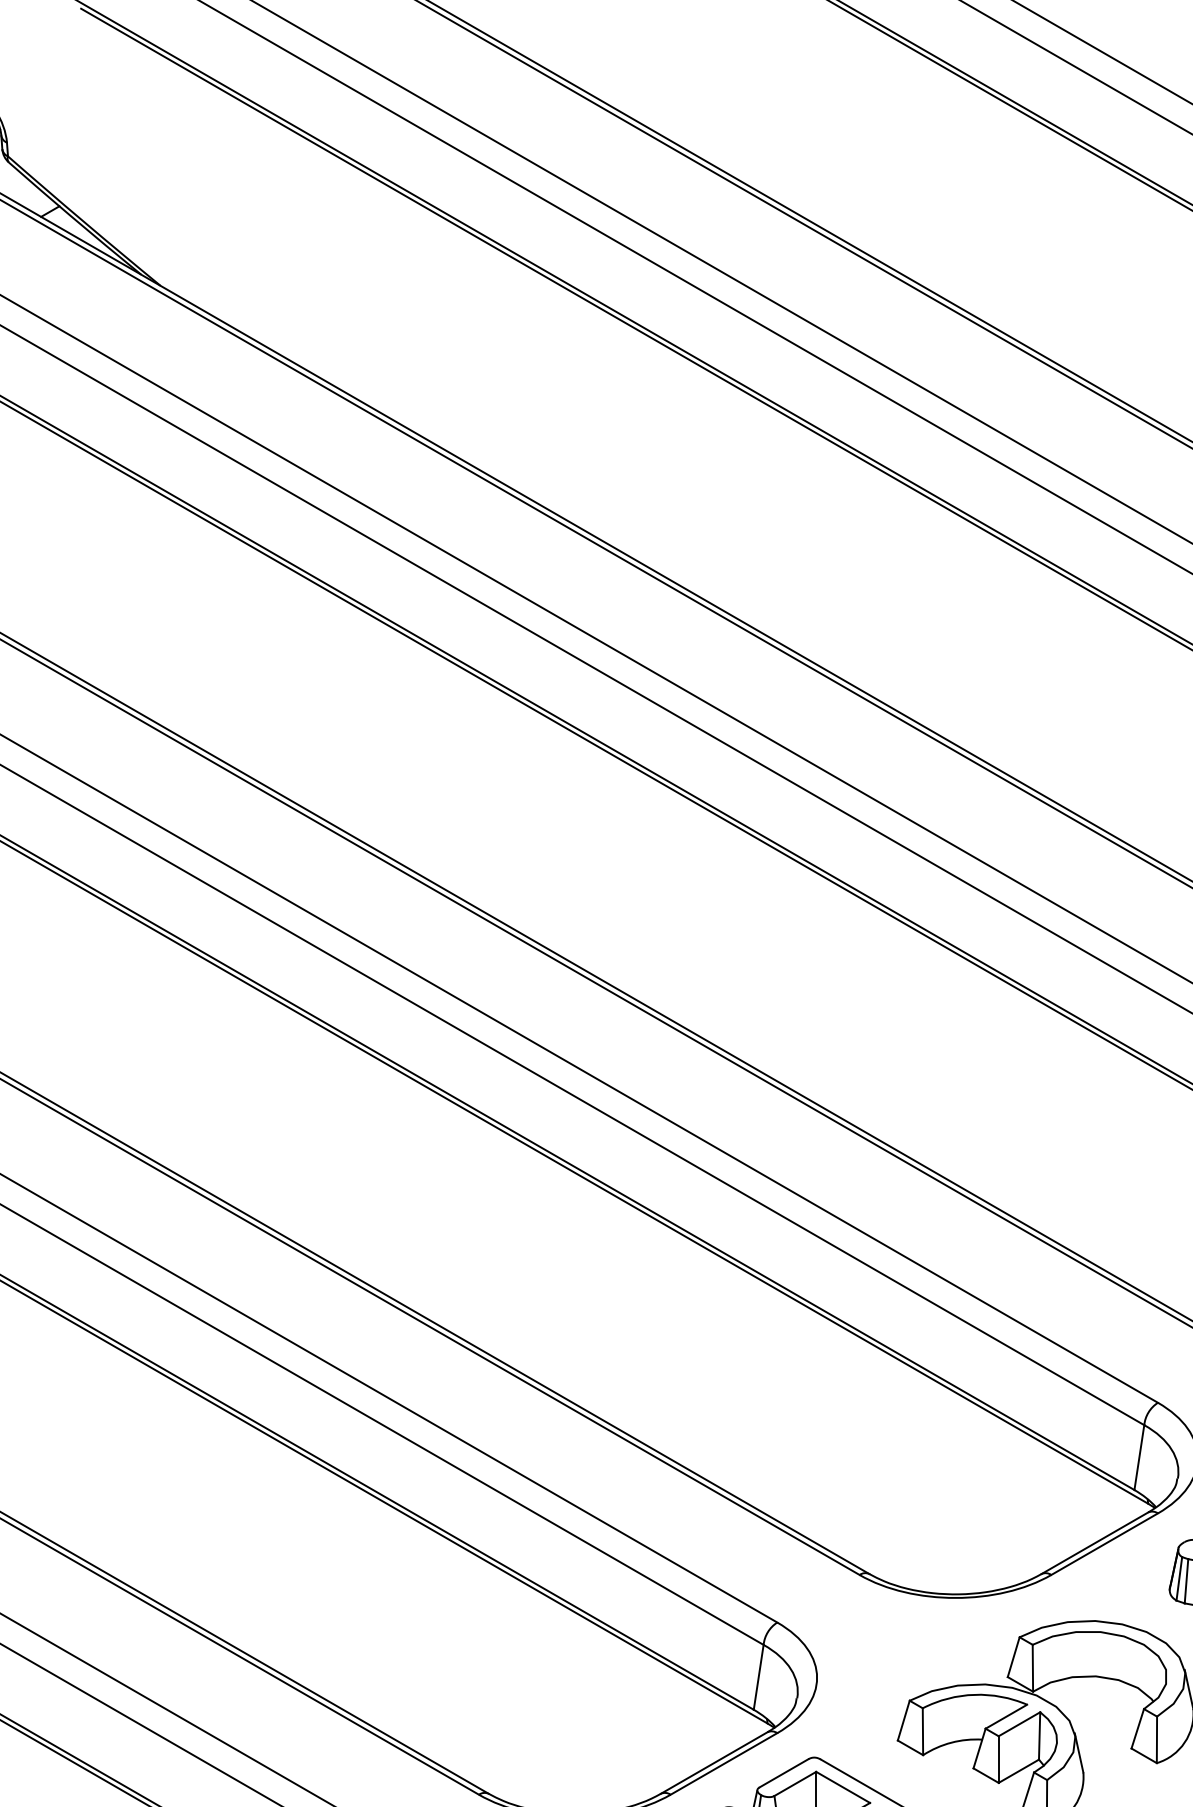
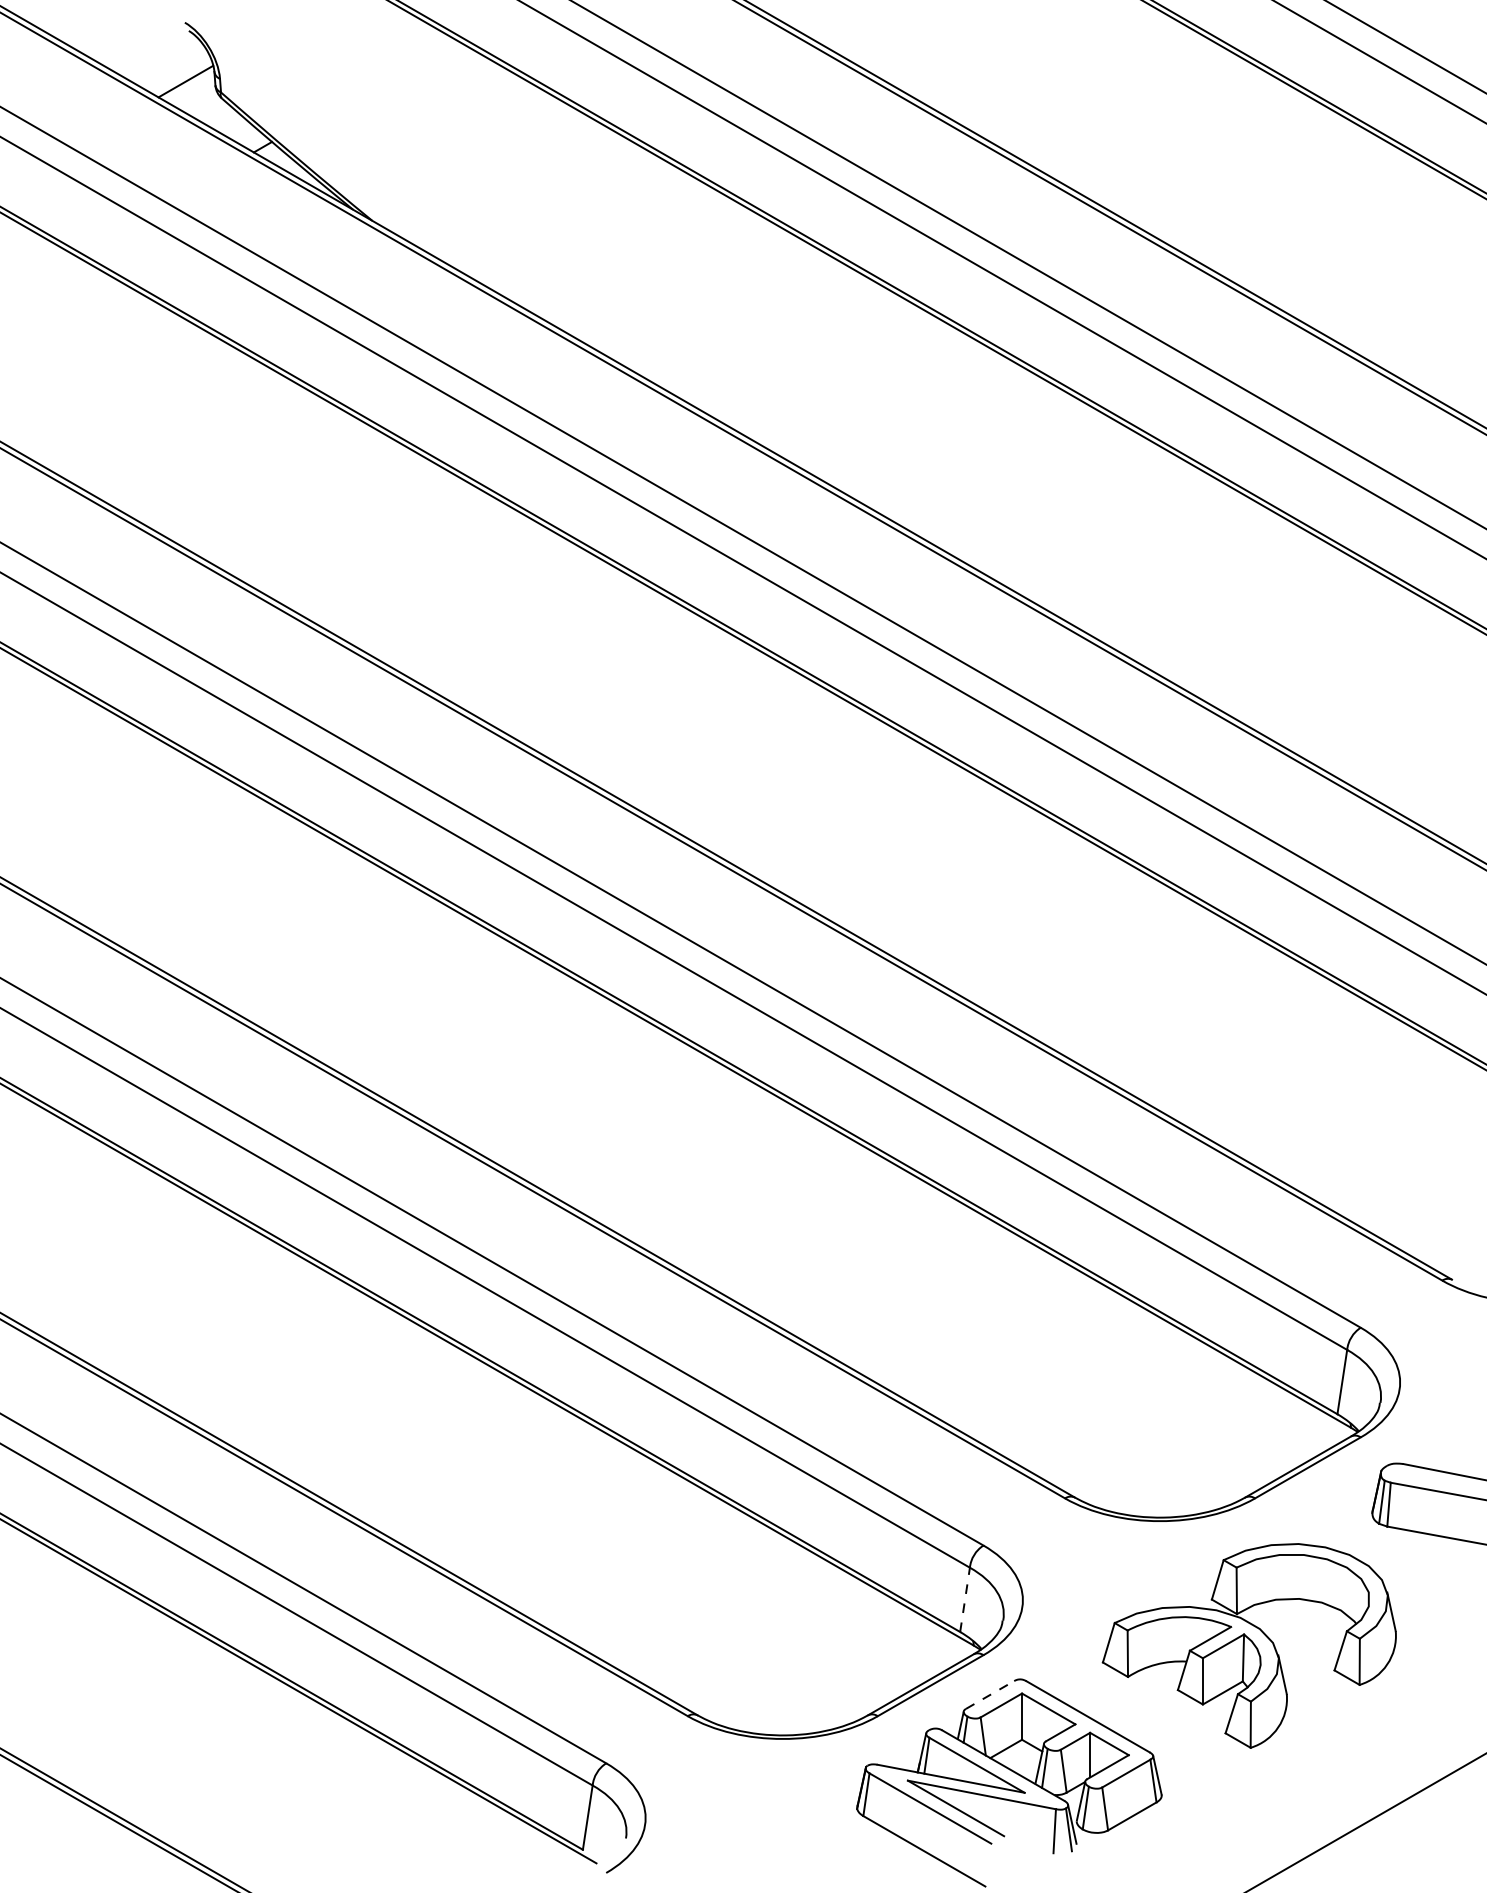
line: (759, 1676) -> (965, 1599), solid -> dashed
line: (784, 1772) -> (990, 1694), solid -> dashed

